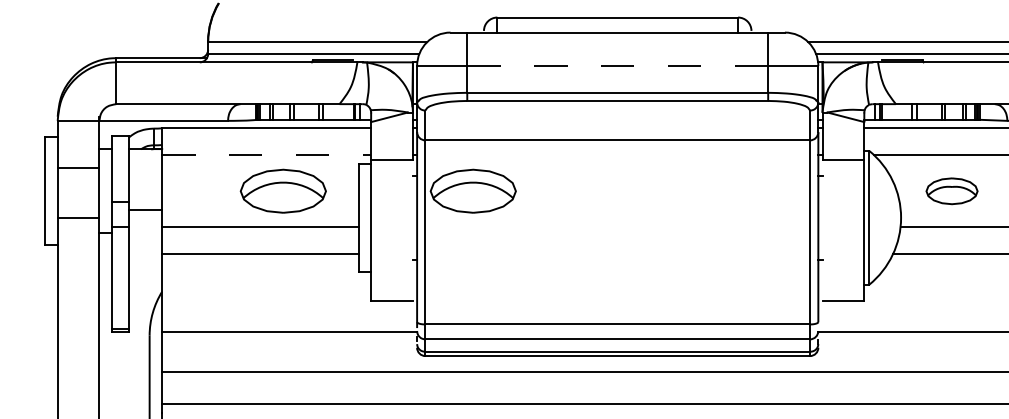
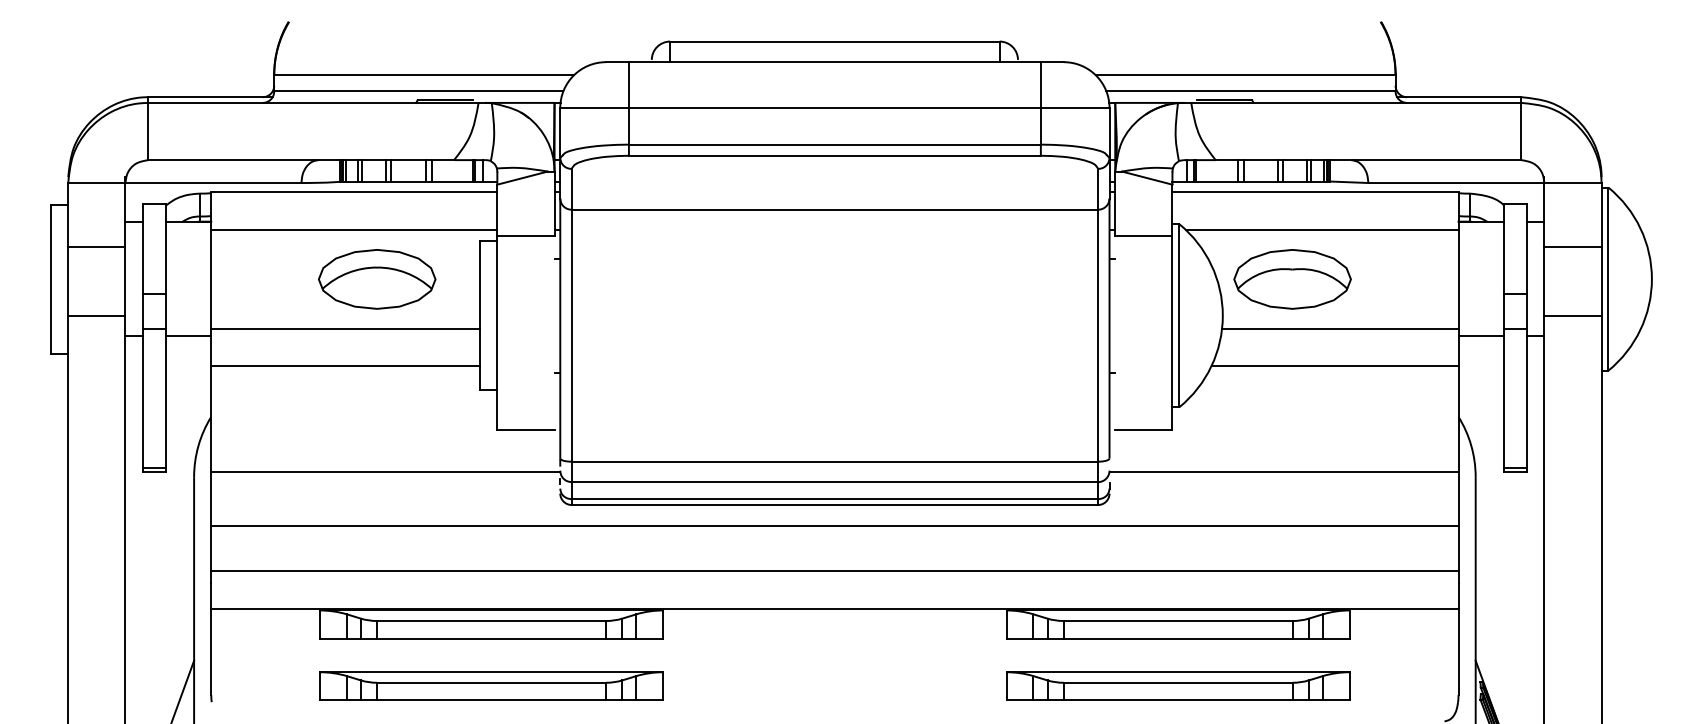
line: (617, 65) -> (834, 107), dashed -> solid
line: (266, 155) -> (354, 230), dashed -> solid
part: (473, 191) -> (637, 279), removed
part: (952, 191) -> (1292, 279), size x1.67
line: (145, 210) -> (188, 336), moved

